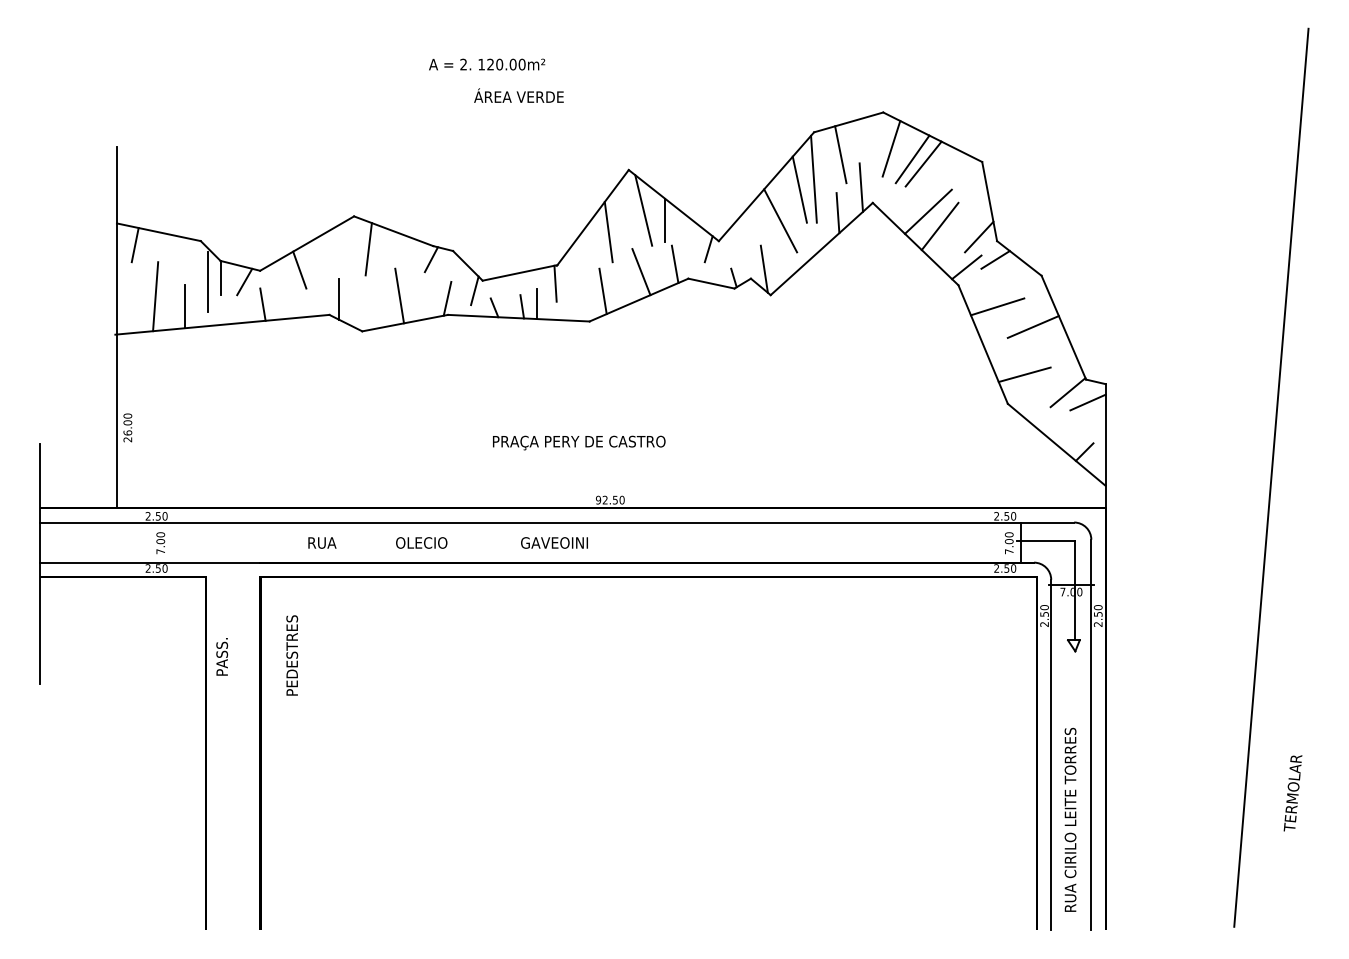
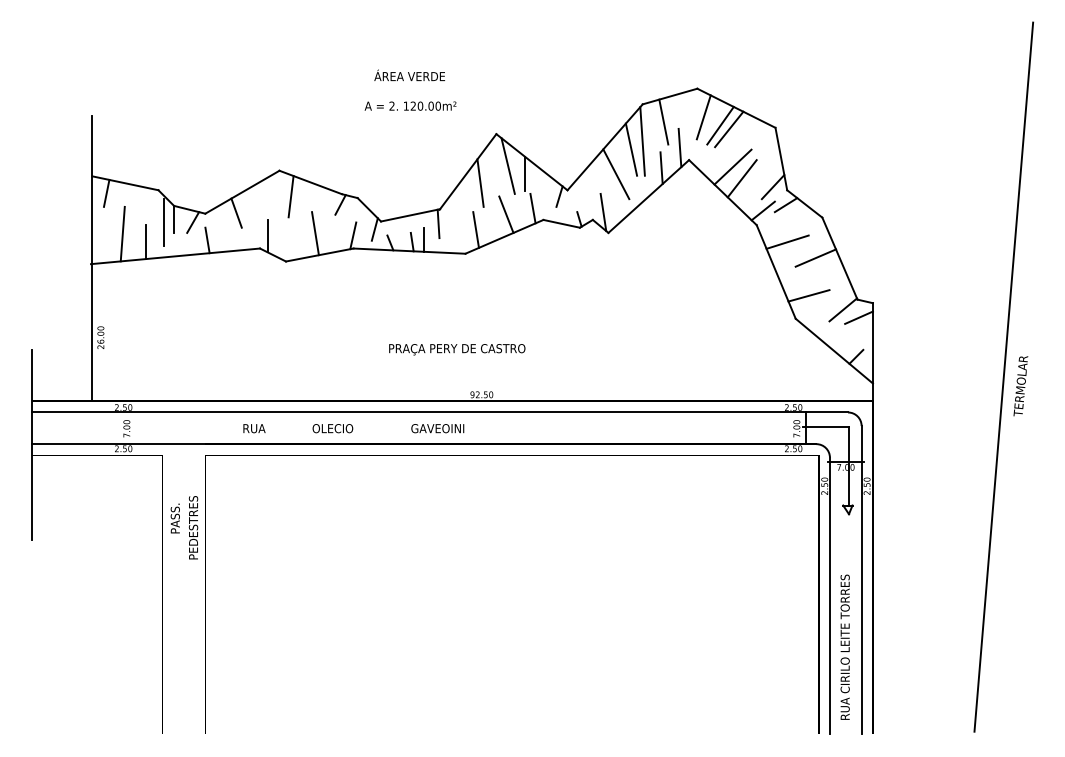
text: (487, 64) -> (410, 106), moved
text: (292, 655) -> (193, 527), moved
text: (1292, 793) -> (1020, 386), moved

